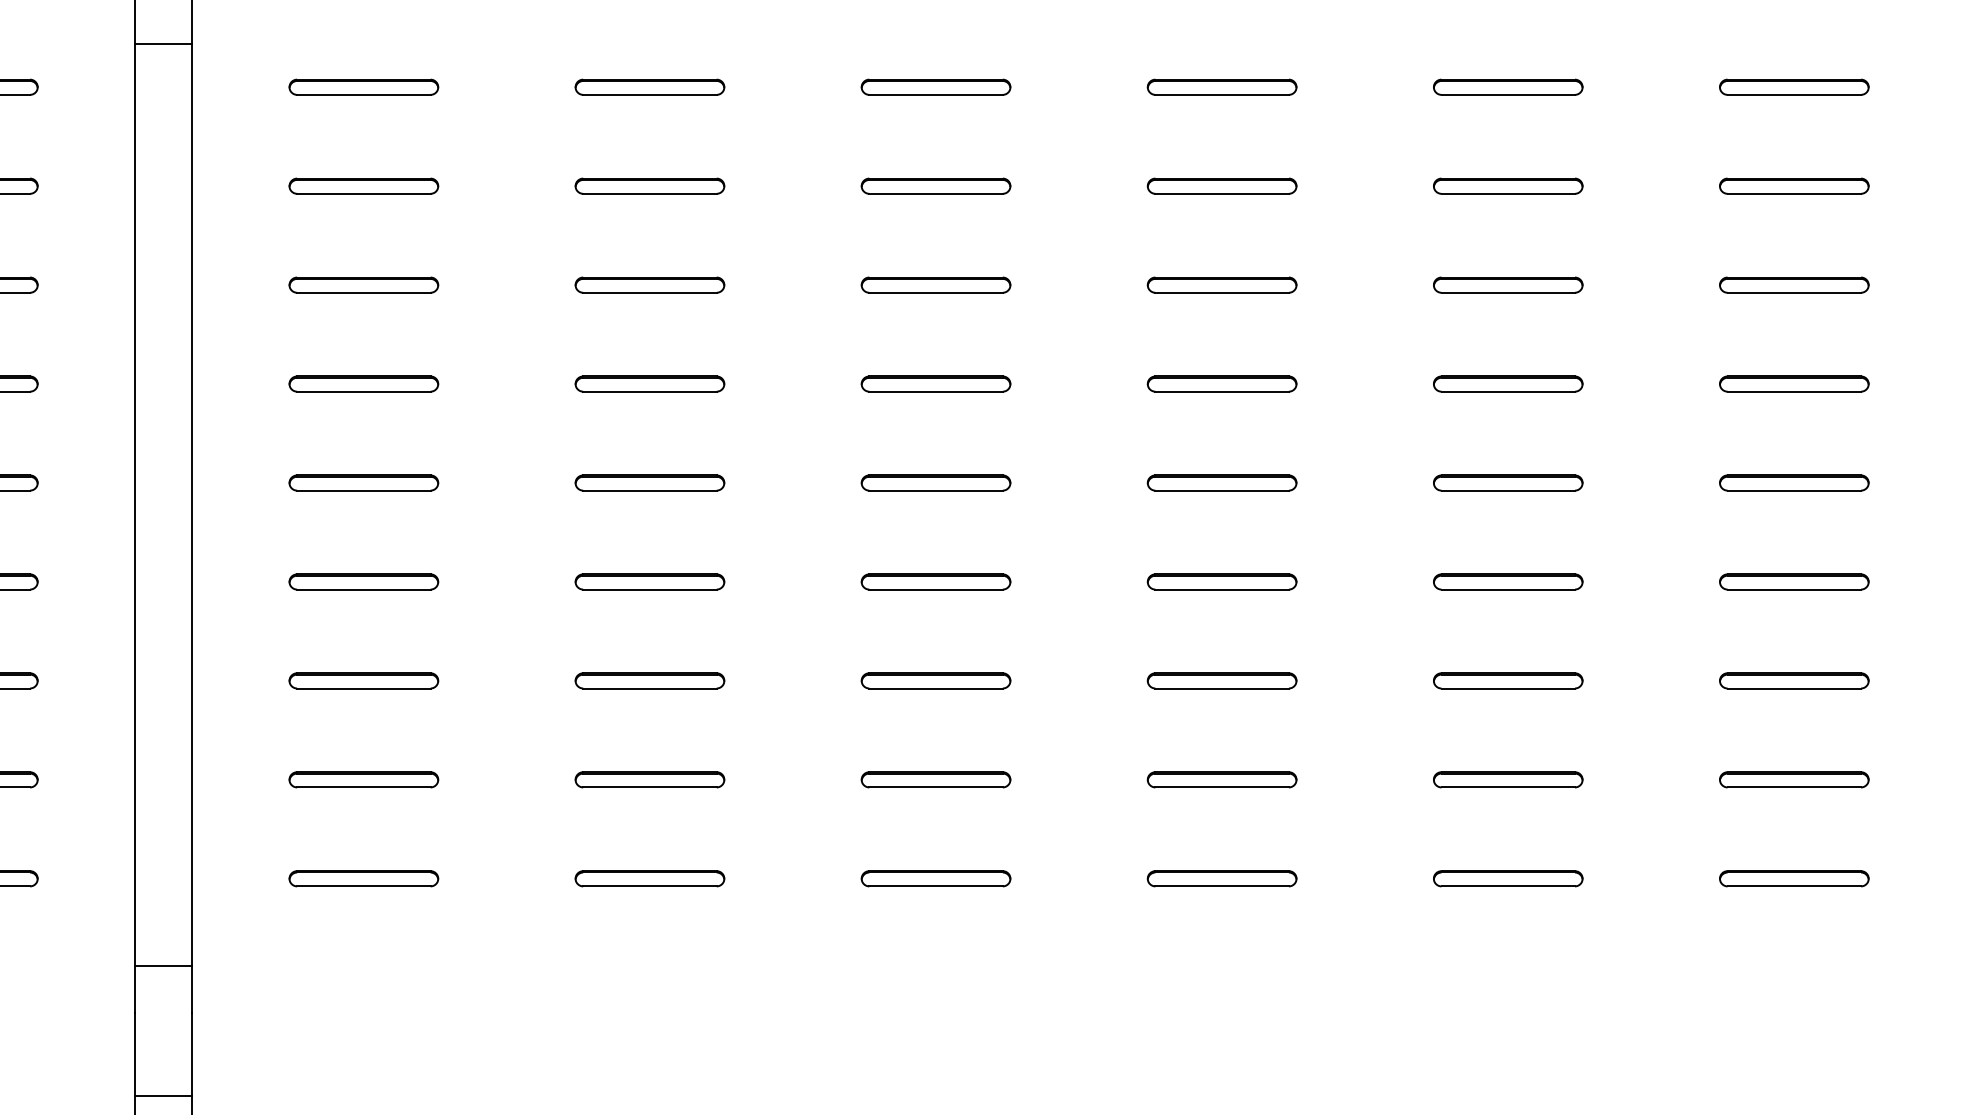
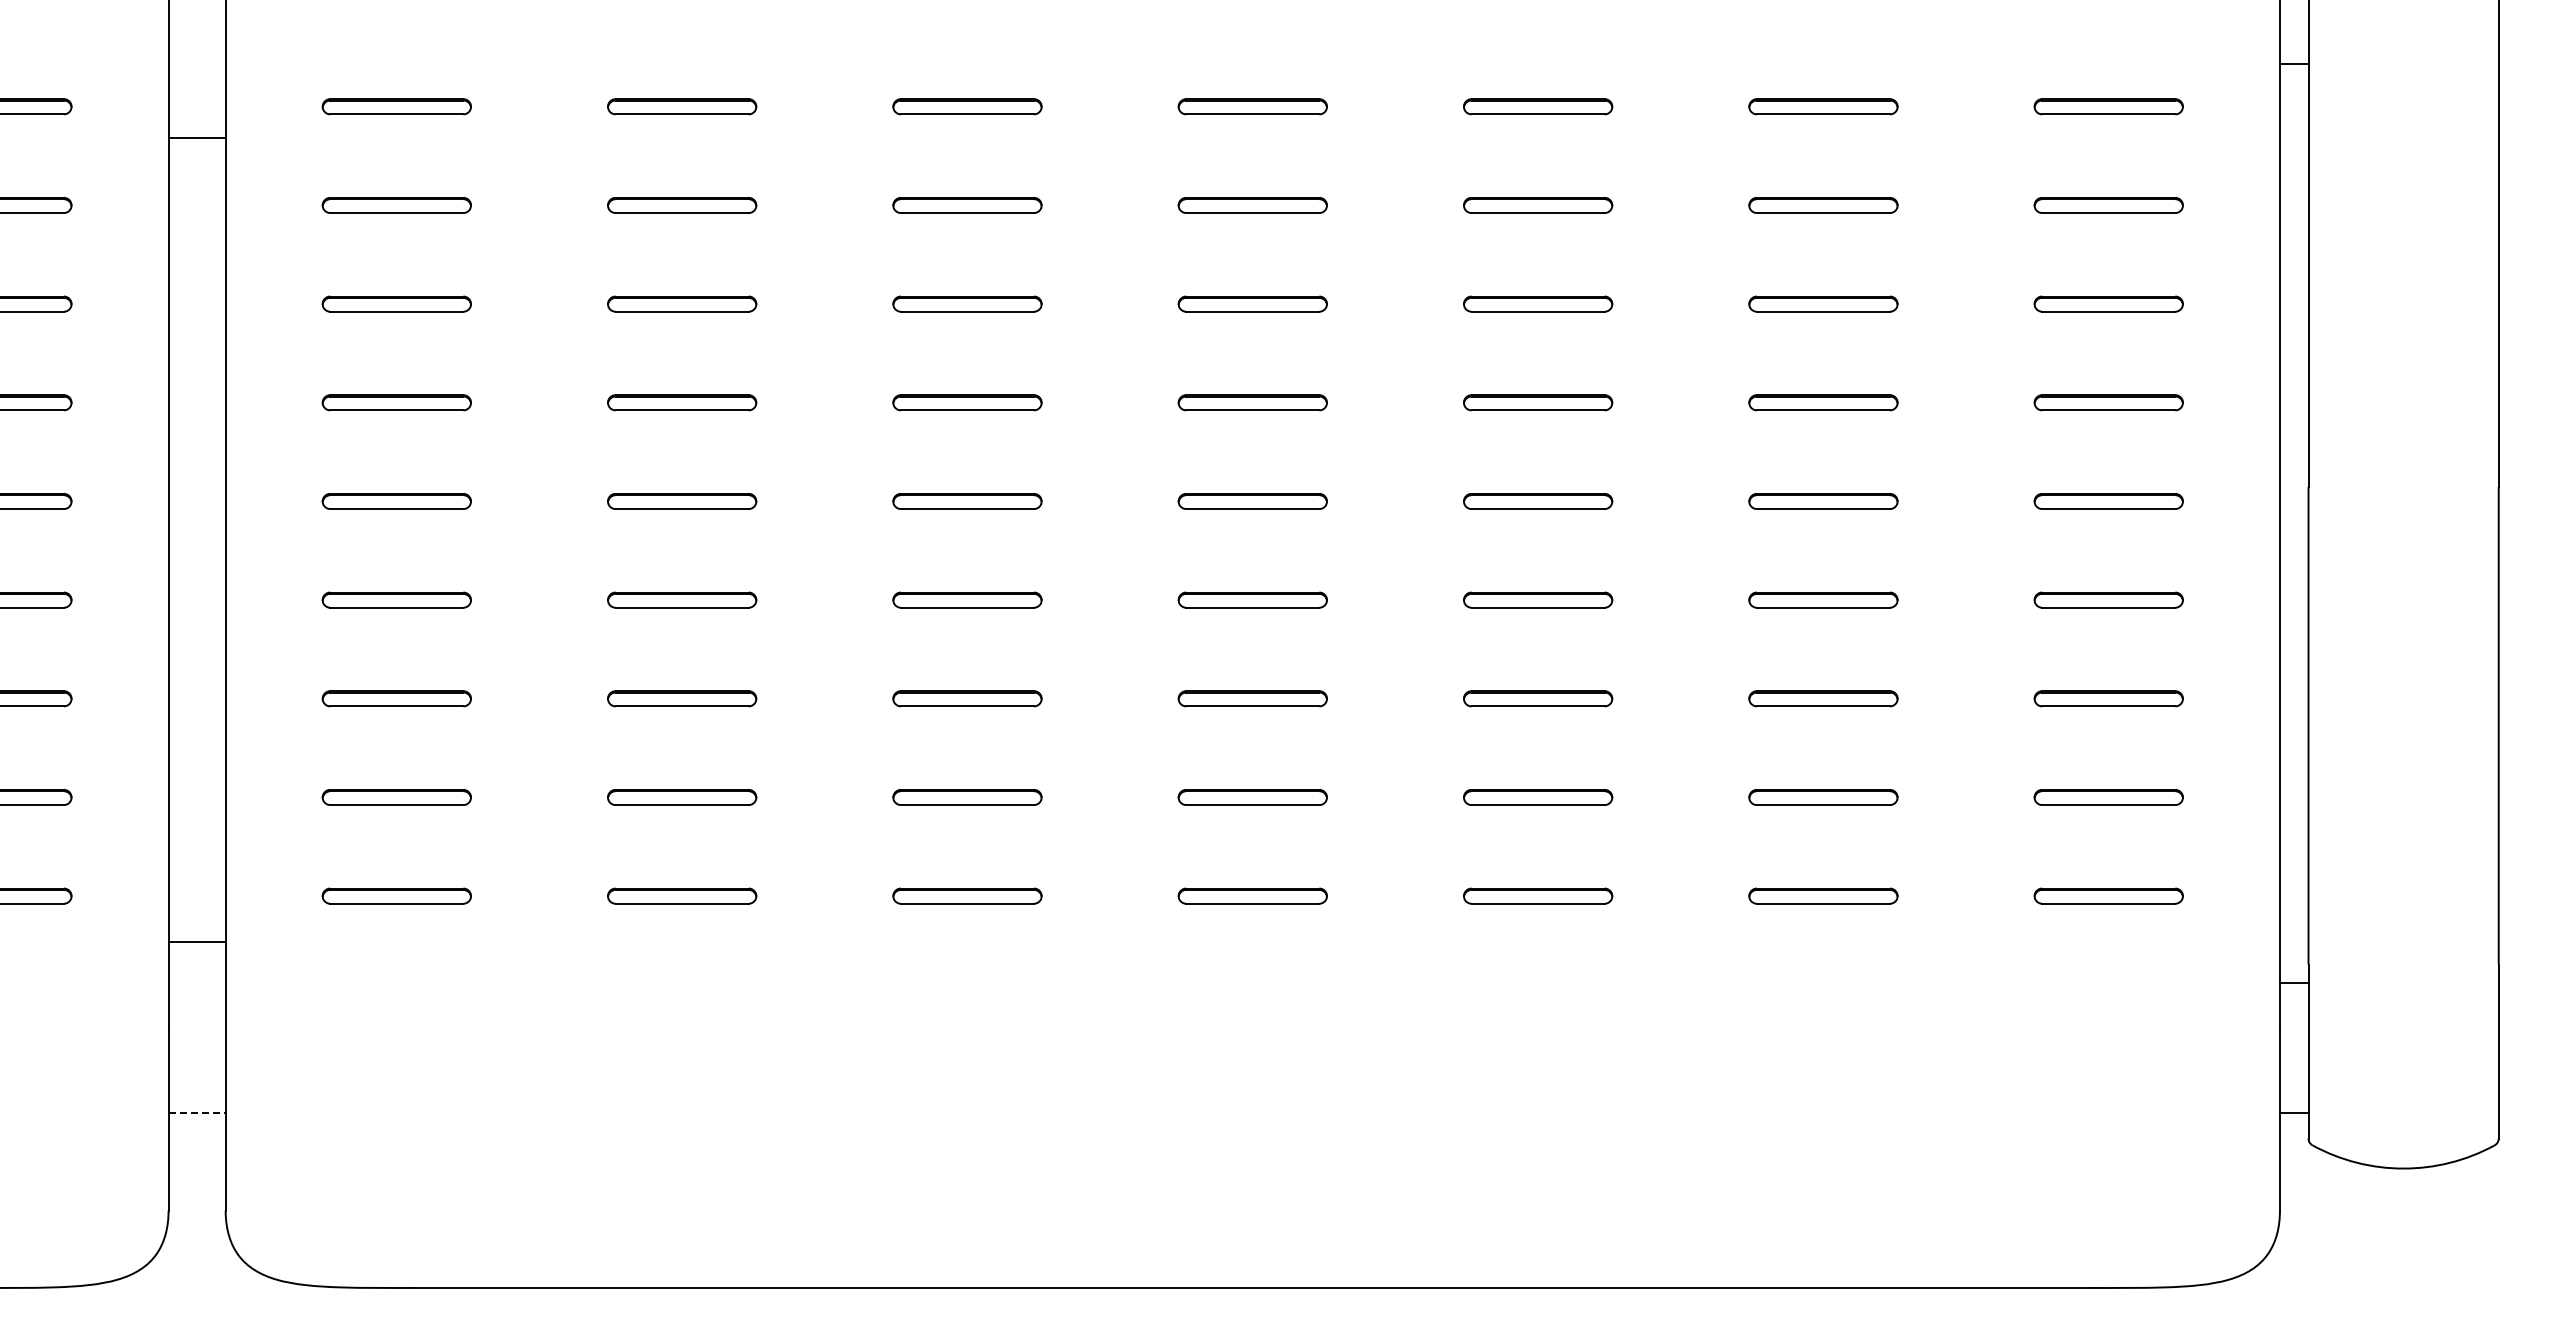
line: (162, 44) -> (196, 138), moved
line: (162, 966) -> (196, 942), moved
line: (163, 1095) -> (197, 1112), solid -> dashed

